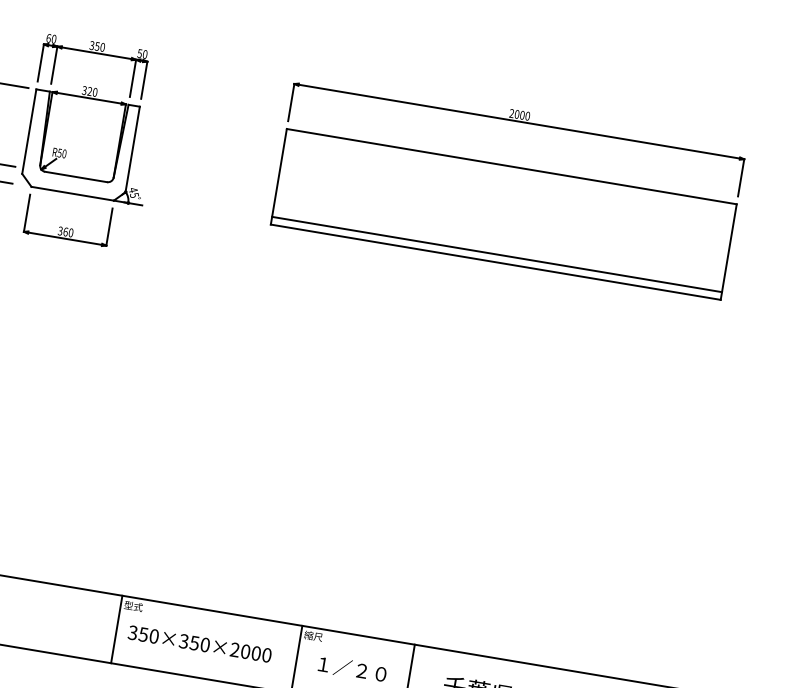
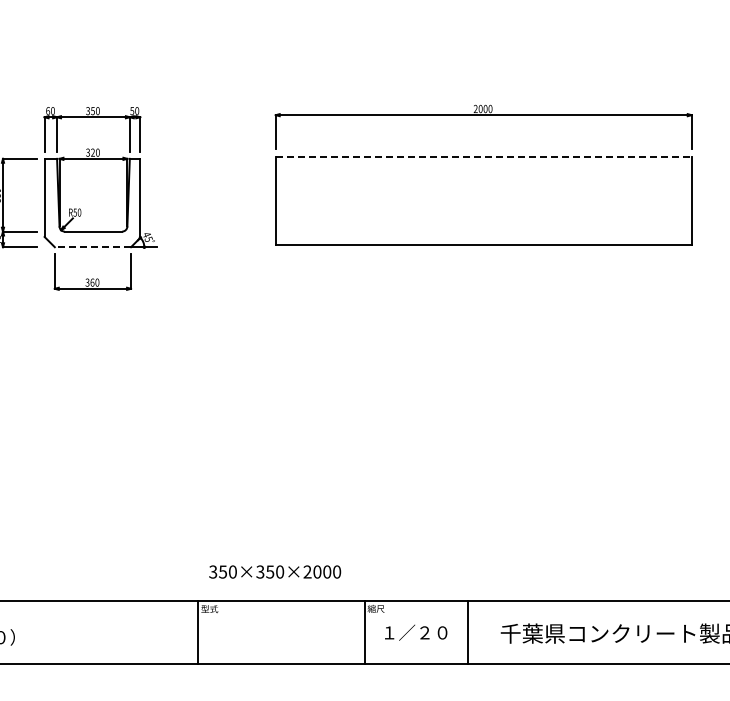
line: (511, 166) -> (483, 156), solid -> dashed
line: (72, 193) -> (92, 247), solid -> dashed
line: (496, 255) -> (483, 238), removed
text: (200, 643) -> (275, 571), moved

